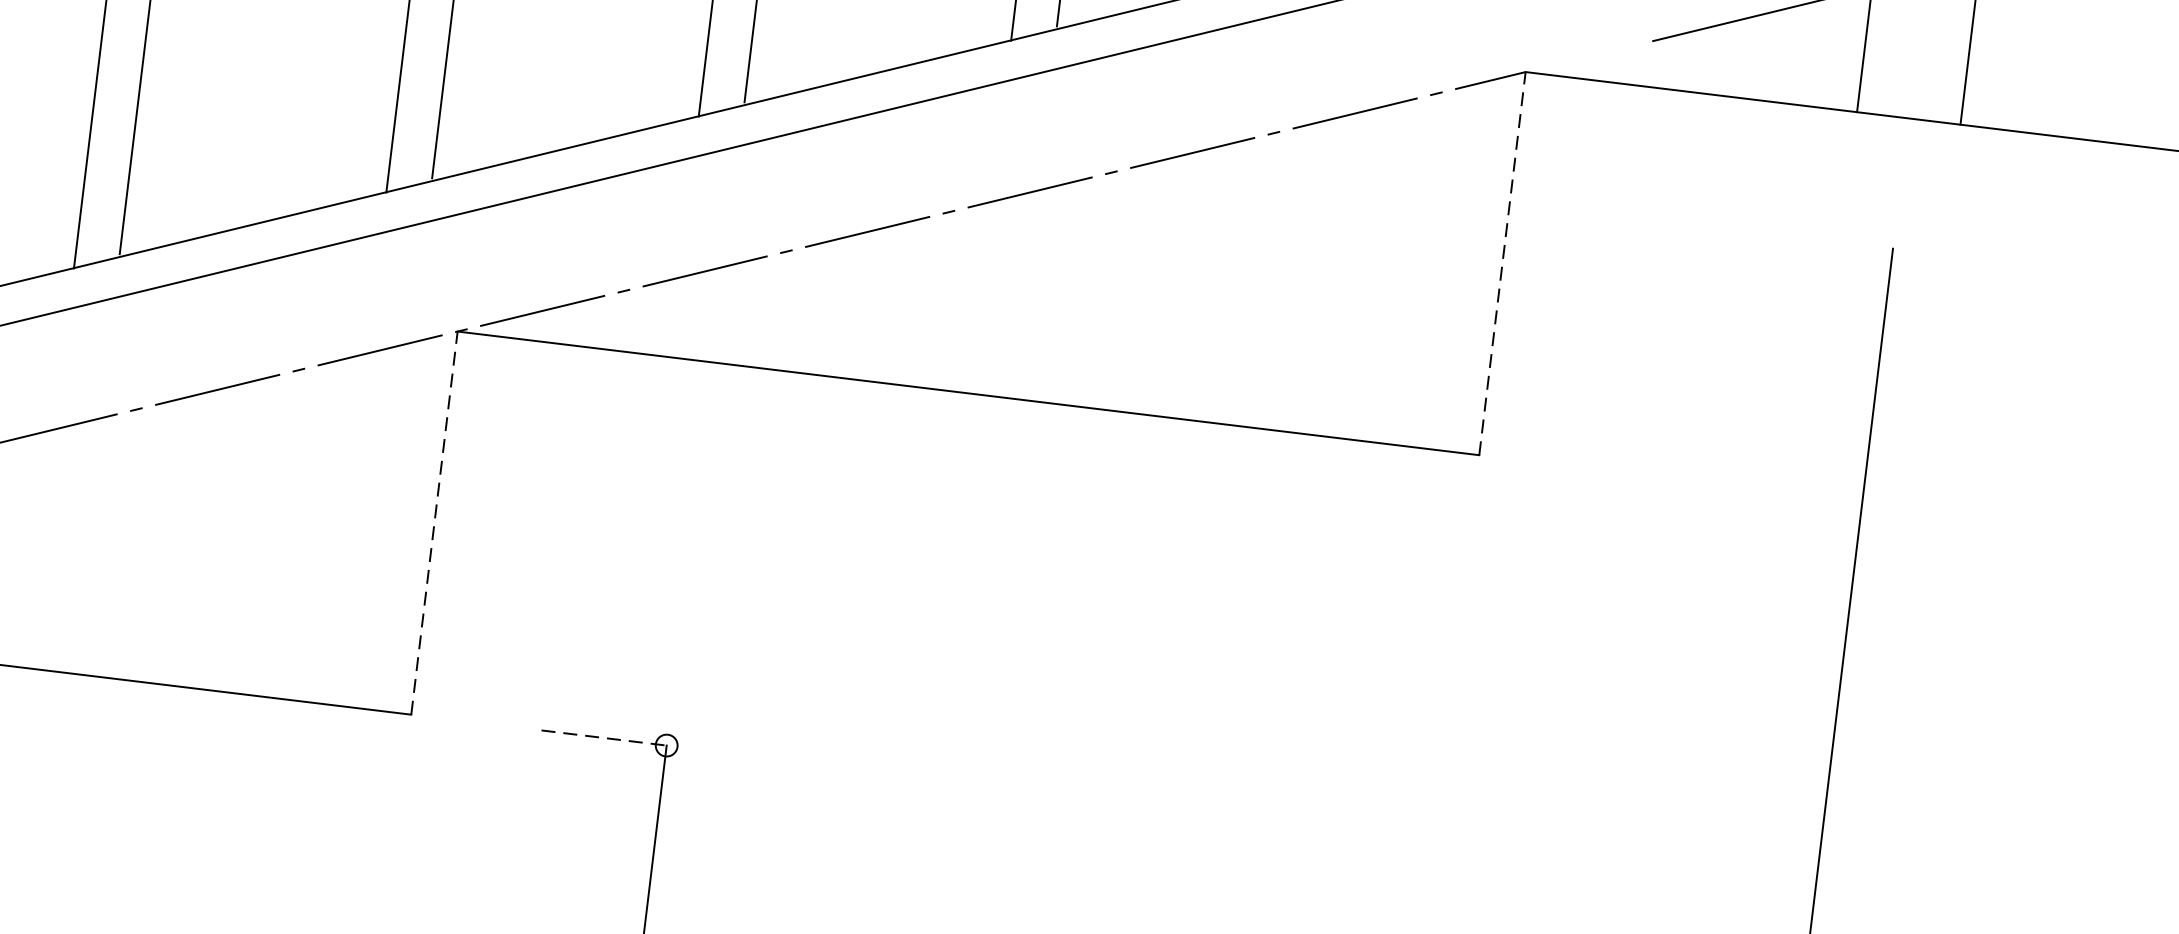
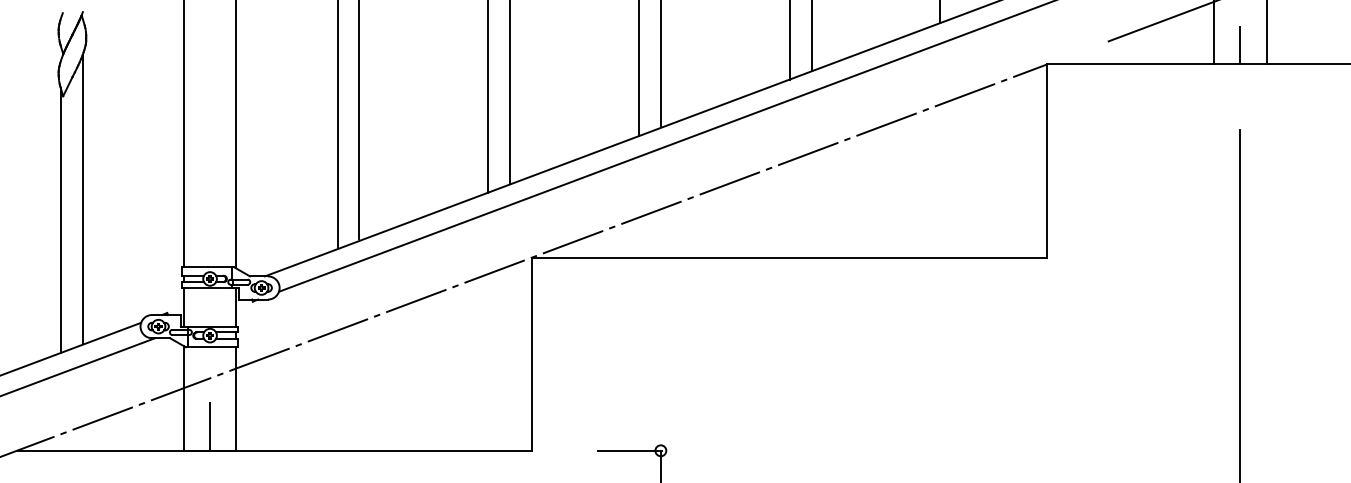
line: (1913, 80) -> (1240, 45), added
line: (1502, 264) -> (1047, 161), dashed -> solid
line: (435, 523) -> (532, 354), dashed -> solid
line: (606, 737) -> (630, 450), dashed -> solid

